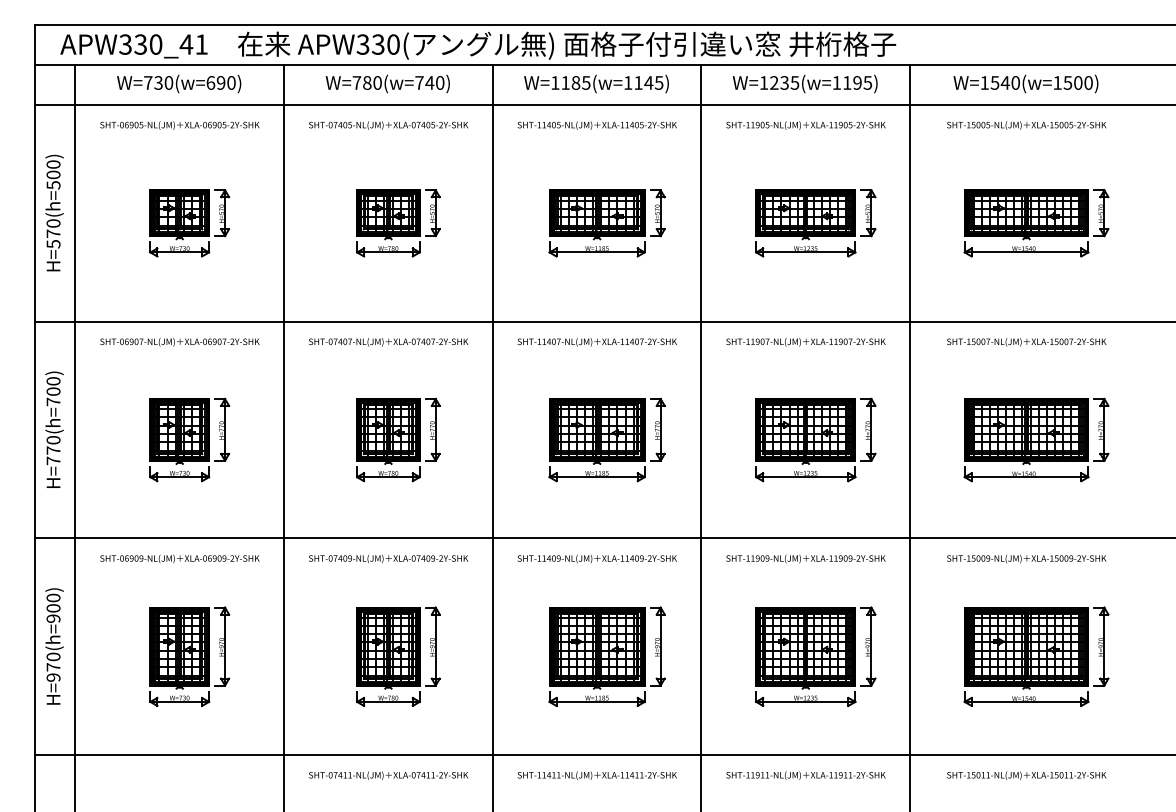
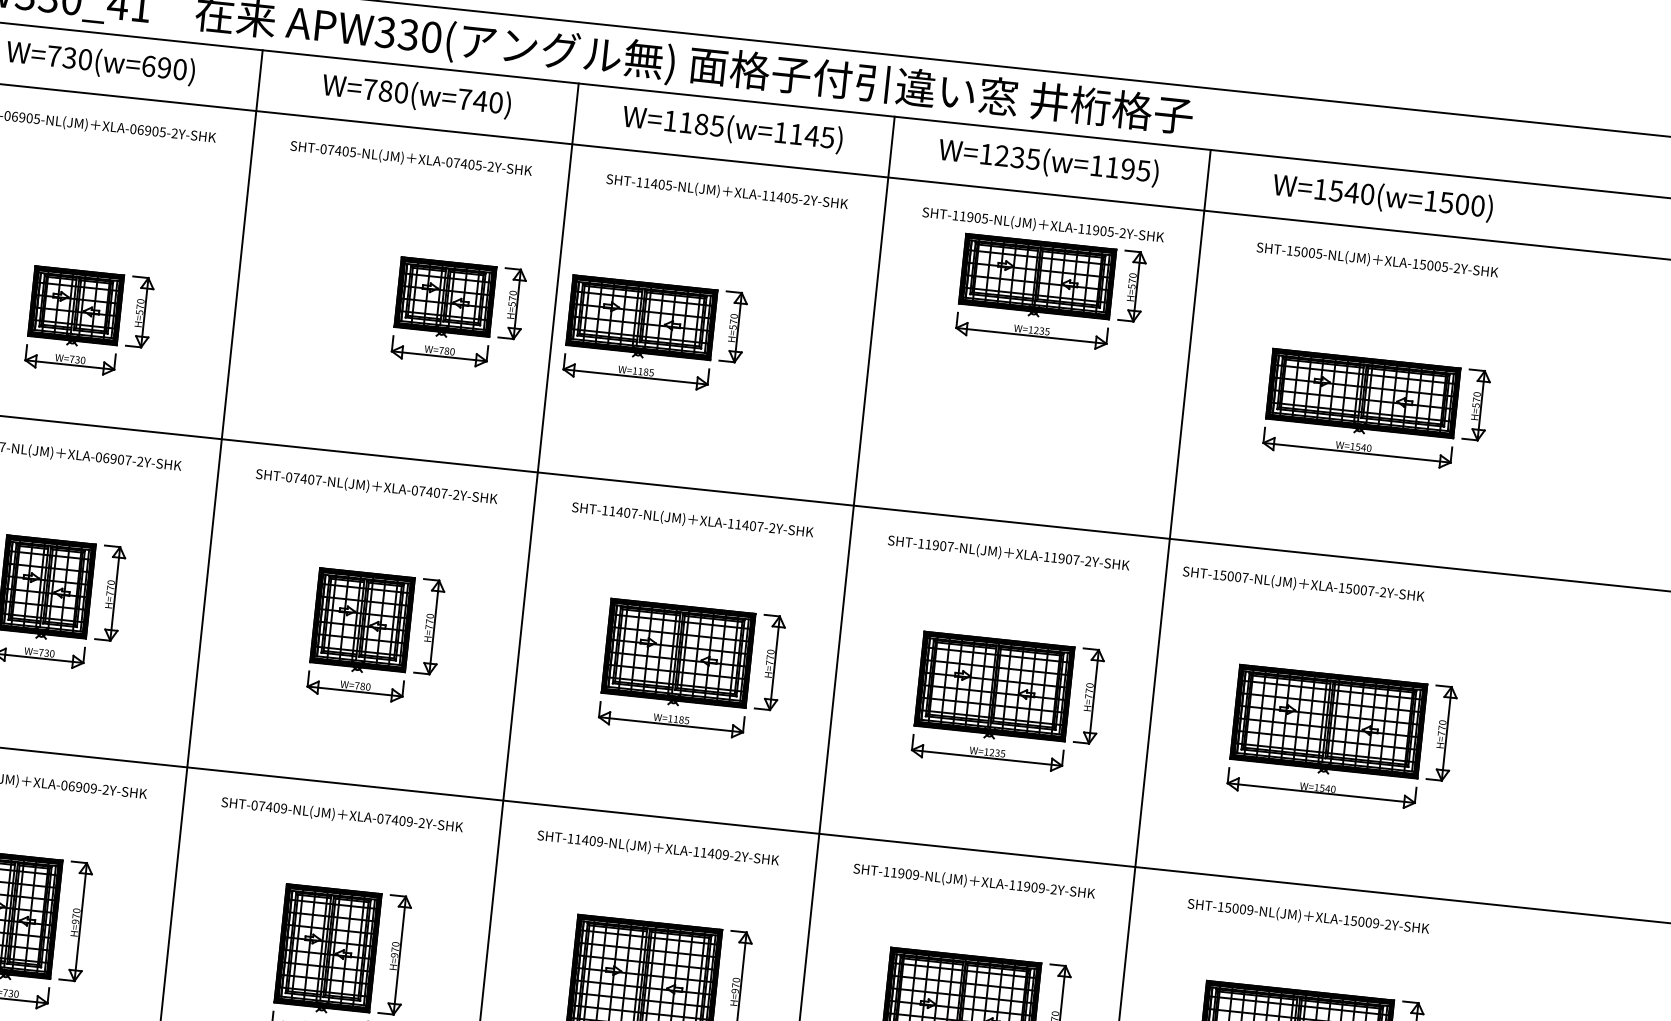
part: (189, 223) -> (89, 322), moved
part: (398, 223) -> (459, 314), moved
part: (606, 223) -> (654, 334), moved
part: (815, 223) -> (1050, 293), moved
text: (1026, 342) -> (1303, 584), moved

